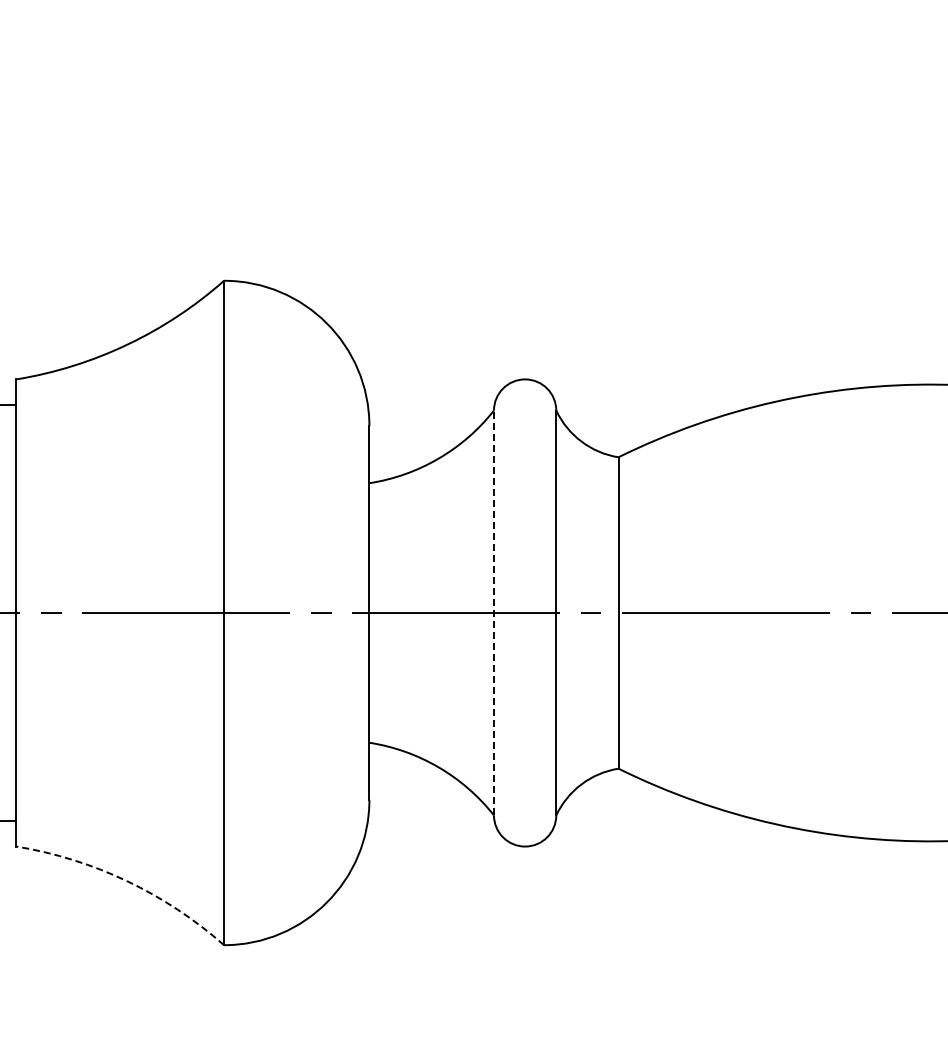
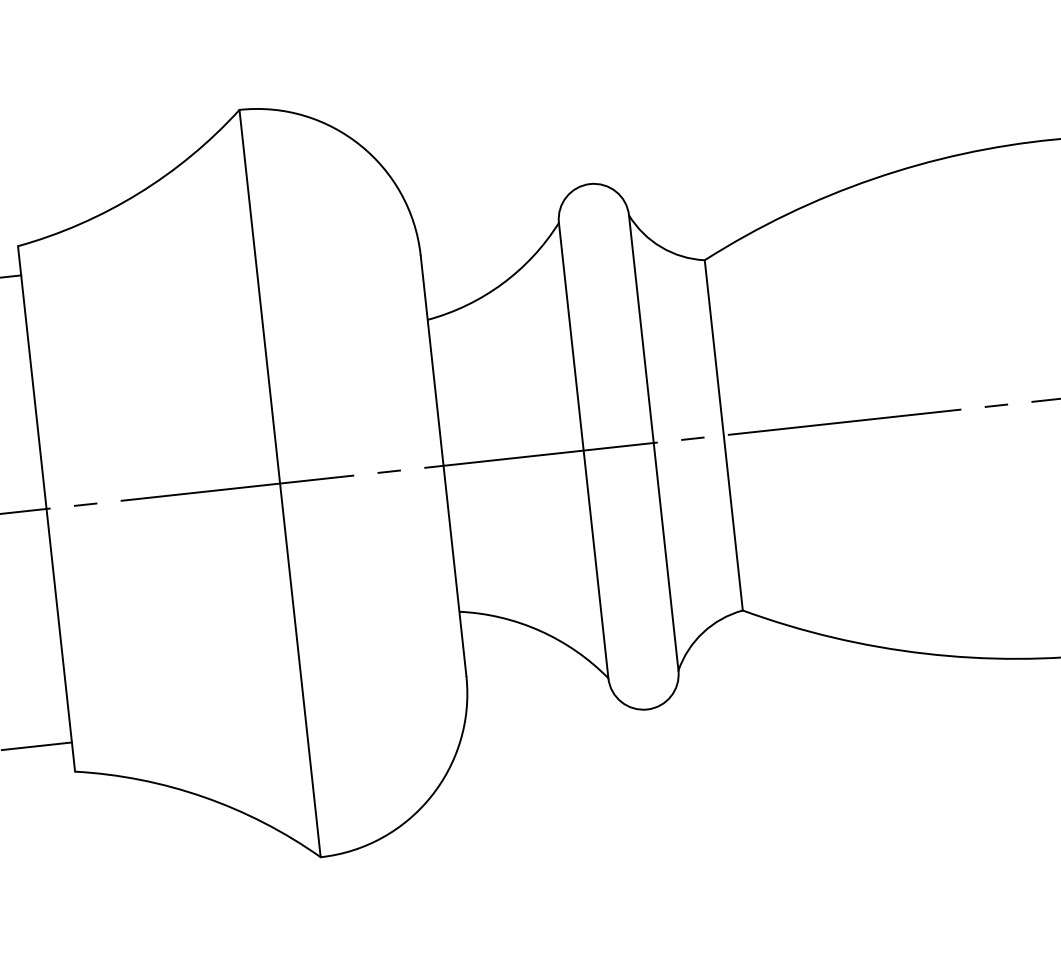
line: (493, 612) -> (583, 450), dashed -> solid
arc: (127, 881) -> (204, 797), dashed -> solid

